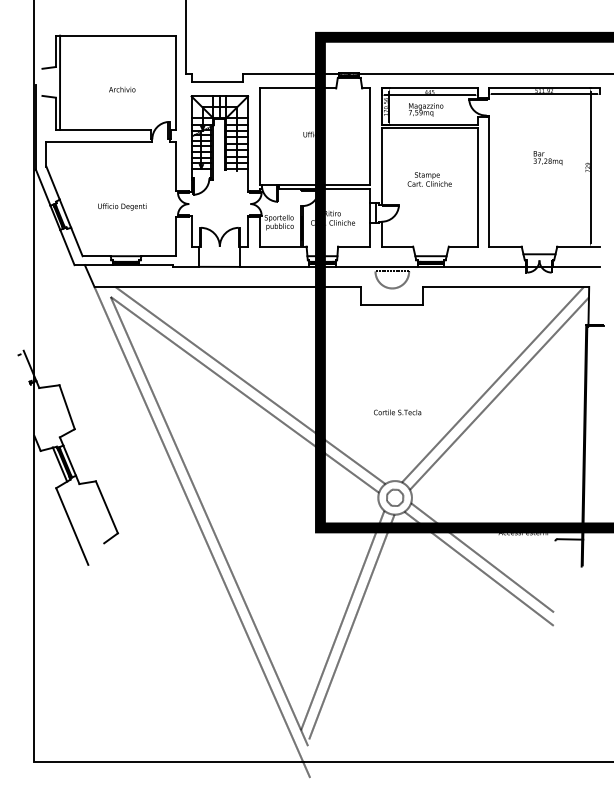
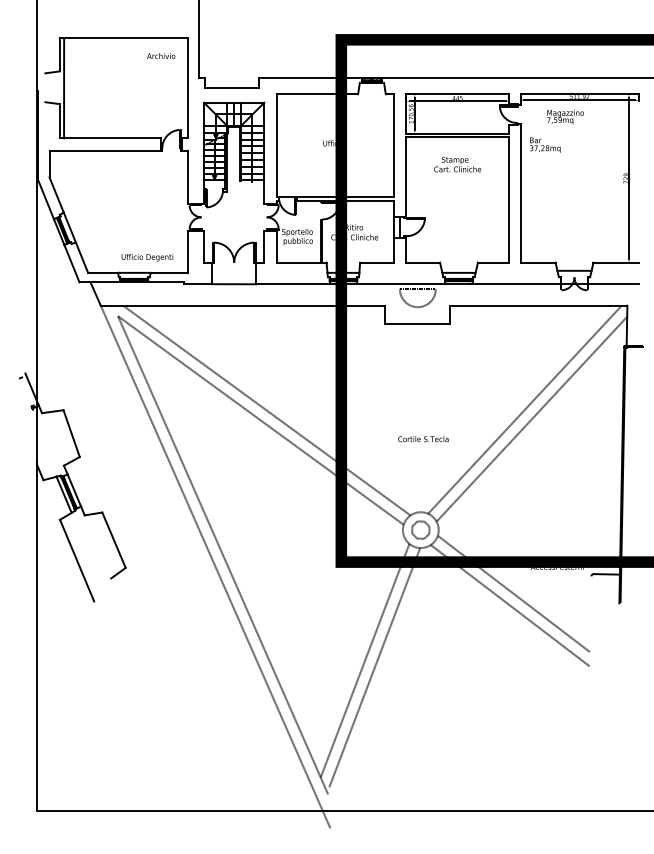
text: (122, 89) -> (161, 55), moved
text: (426, 109) -> (566, 116), moved
text: (547, 158) -> (544, 145), moved
text: (429, 179) -> (457, 164), moved
text: (122, 206) -> (147, 257), moved

